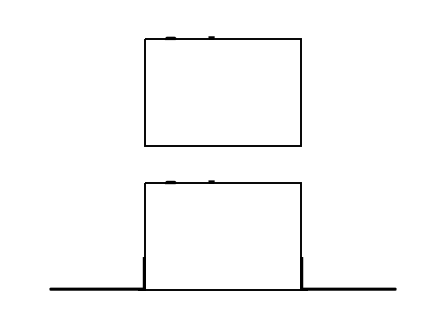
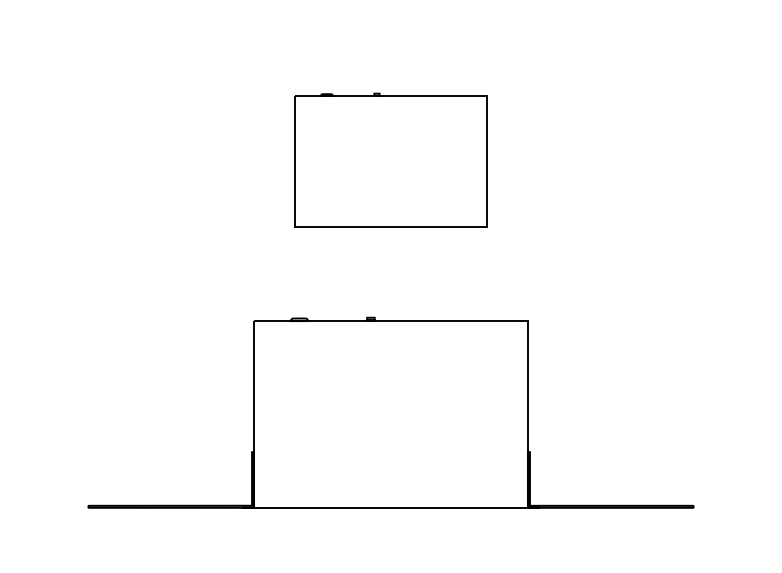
part: (222, 91) -> (390, 160), size x0.7

